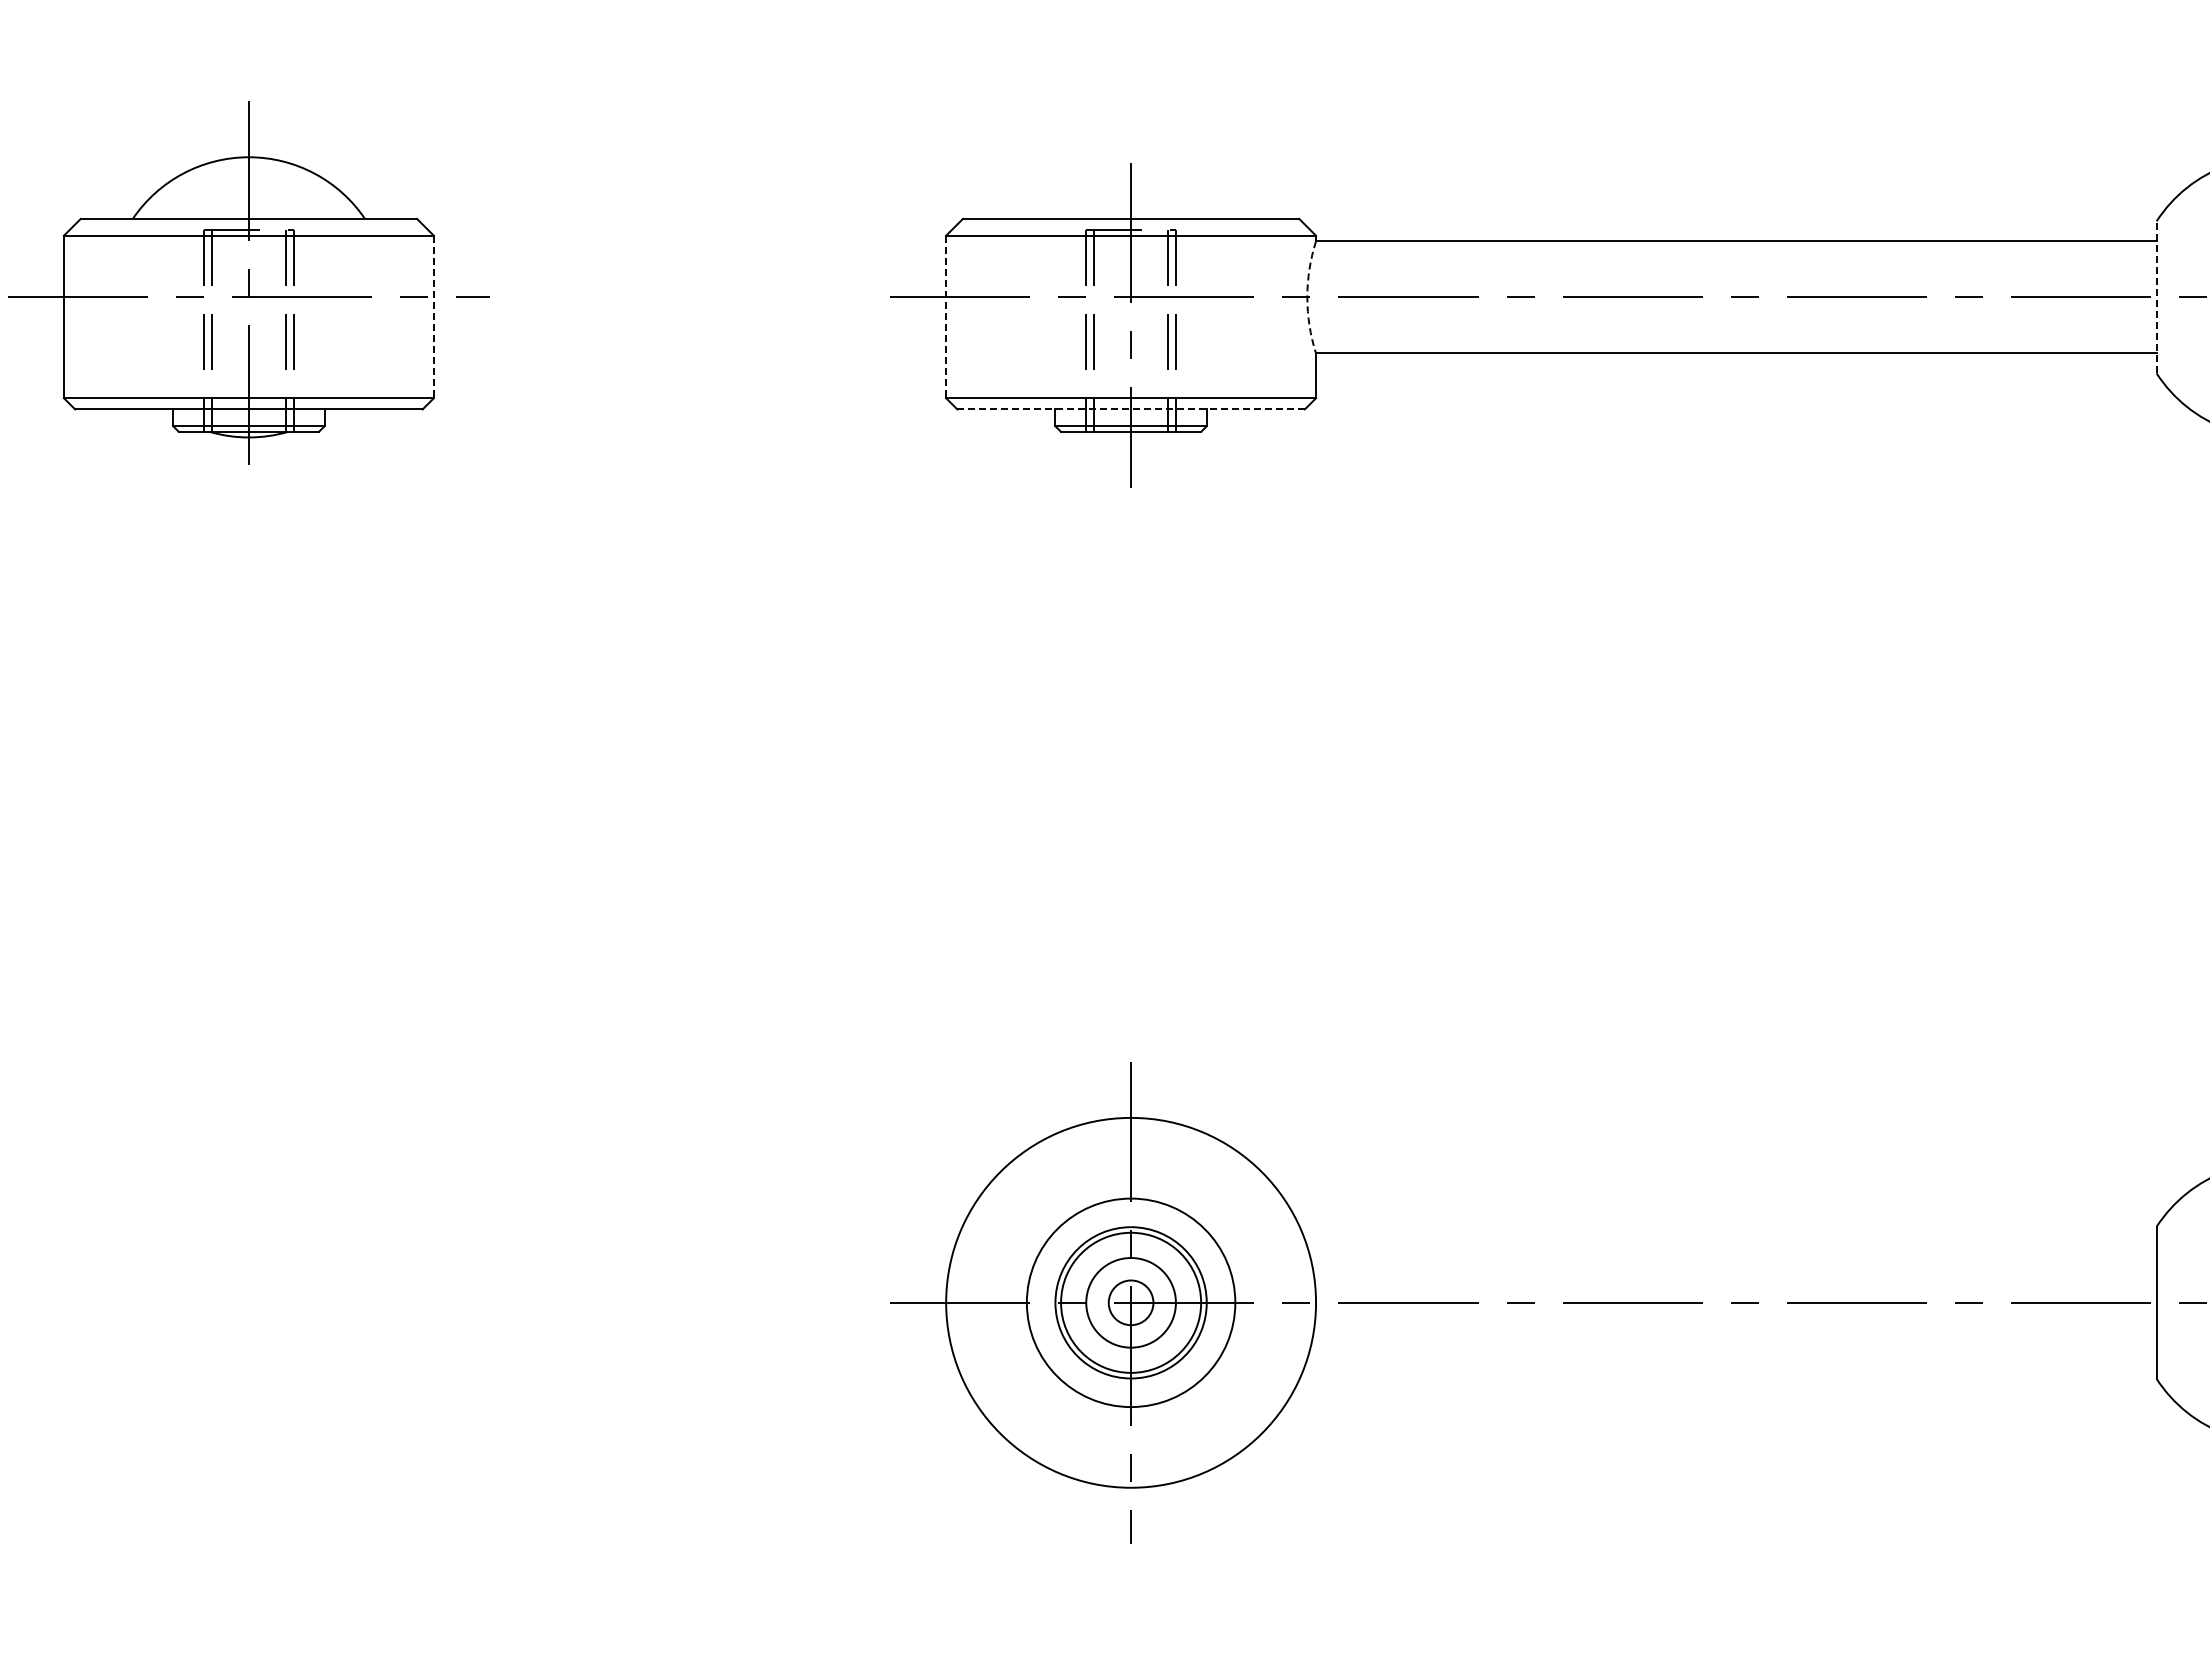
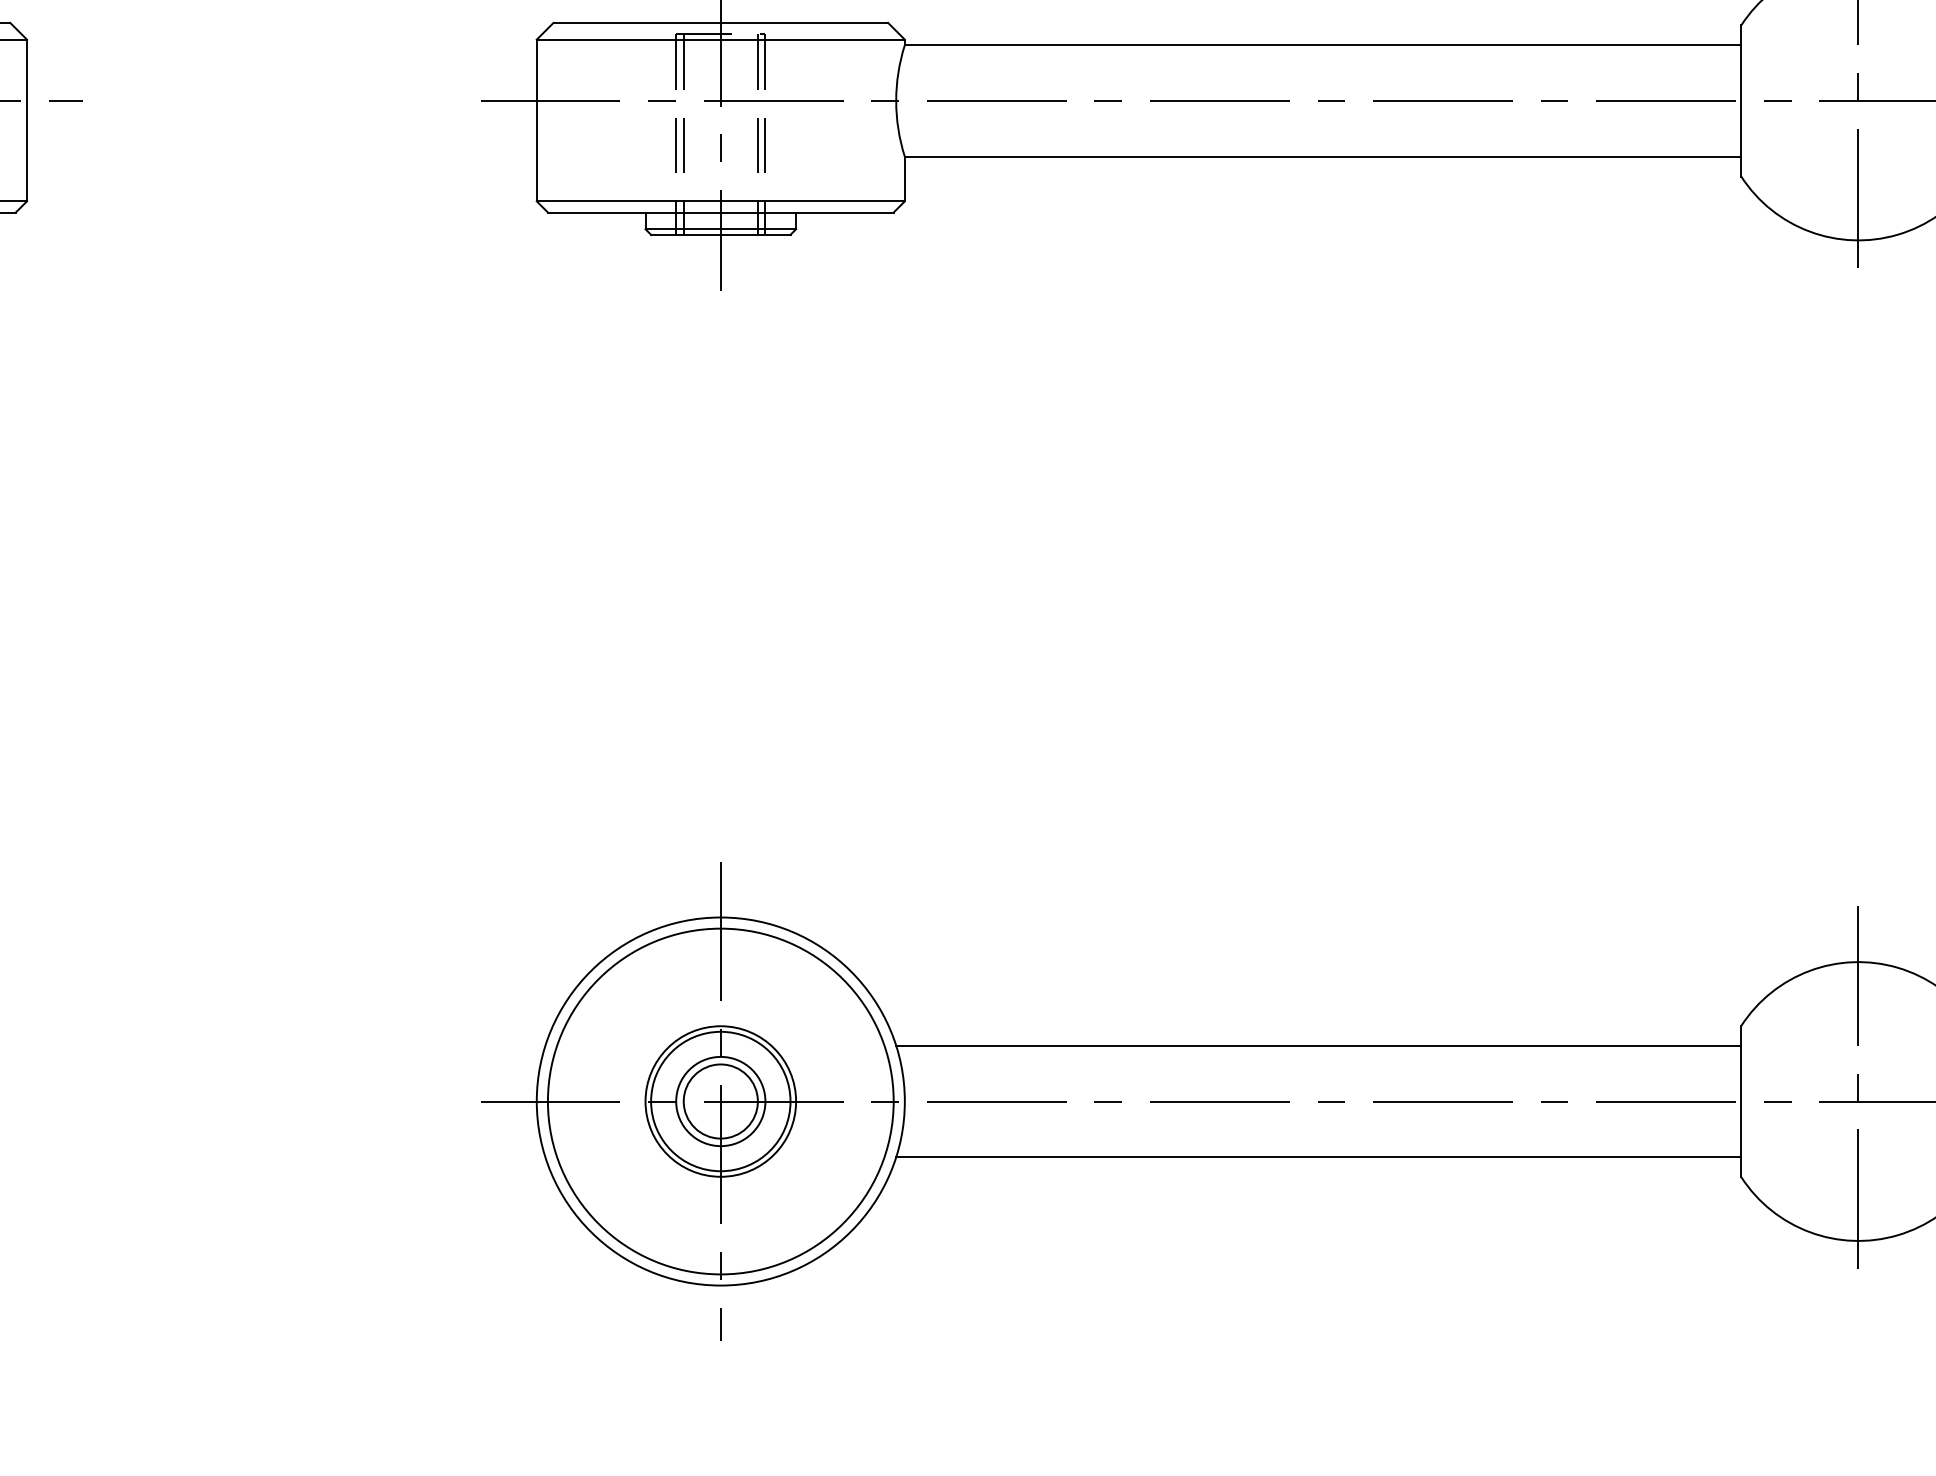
line: (2156, 296) -> (1741, 100), dashed -> solid
arc: (1307, 297) -> (896, 101), dashed -> solid
line: (433, 317) -> (26, 121), dashed -> solid
line: (946, 317) -> (537, 121), dashed -> solid
line: (1131, 409) -> (721, 212), dashed -> solid
line: (1731, 1246) -> (1318, 1045), added
circle: (1130, 1302) -> (720, 1101), size x1.67
circle: (1130, 1302) -> (720, 1101), size x1.67
line: (1731, 1358) -> (1318, 1156), added

